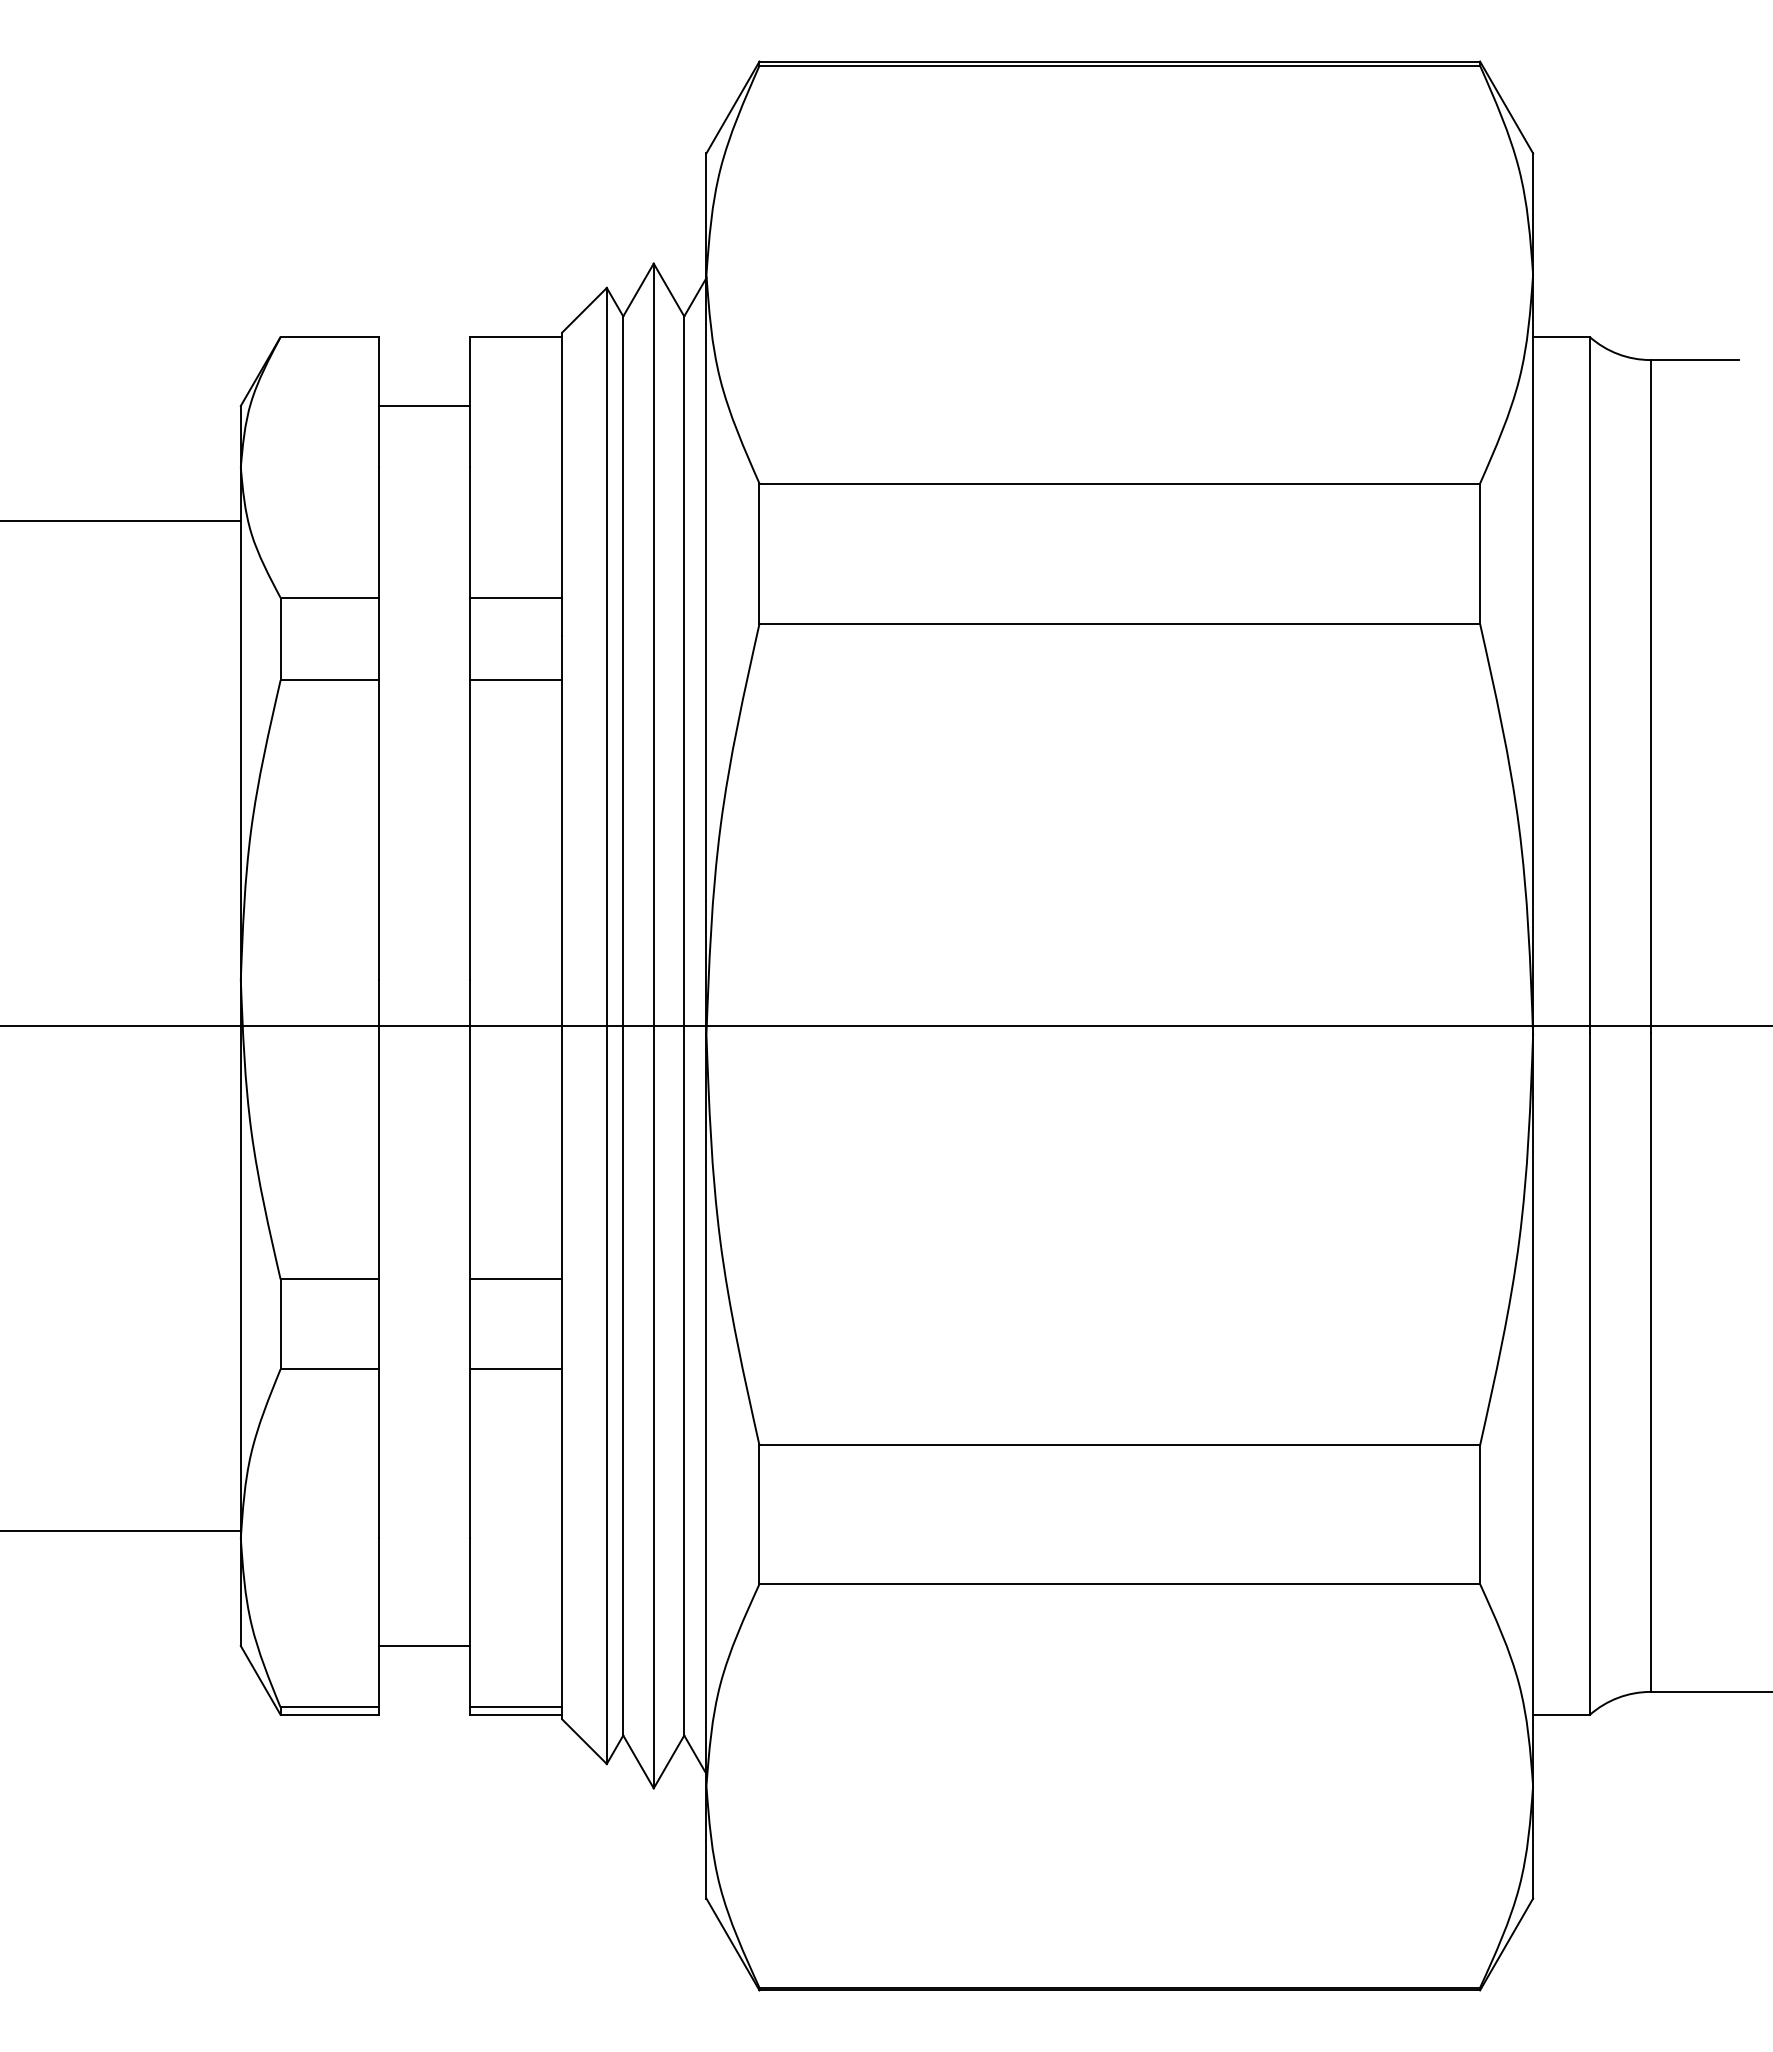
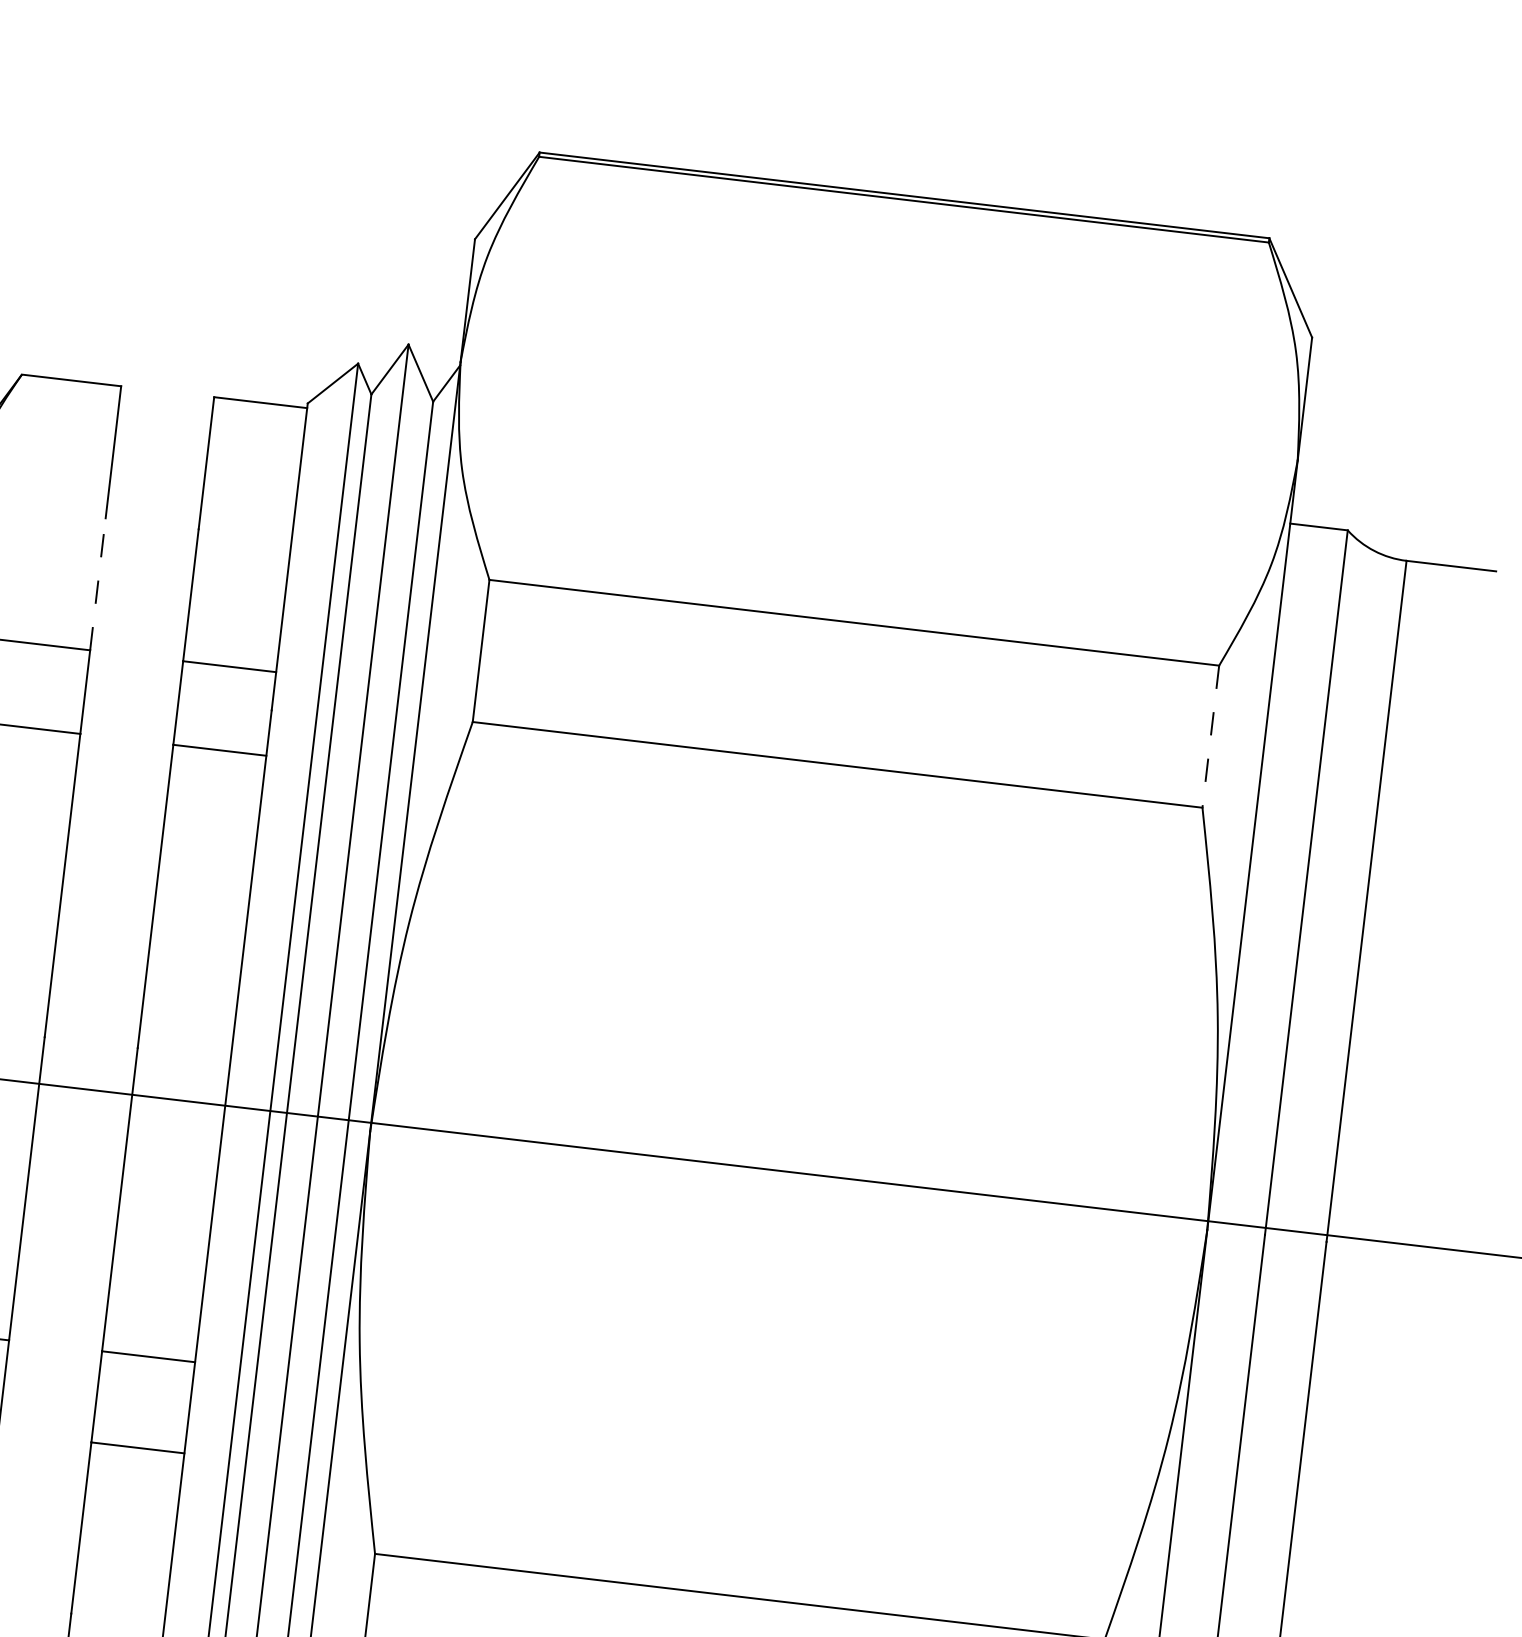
line: (424, 405) -> (159, 460), removed
line: (378, 532) -> (97, 584), solid -> dashed
line: (1480, 554) -> (1211, 737), solid -> dashed

